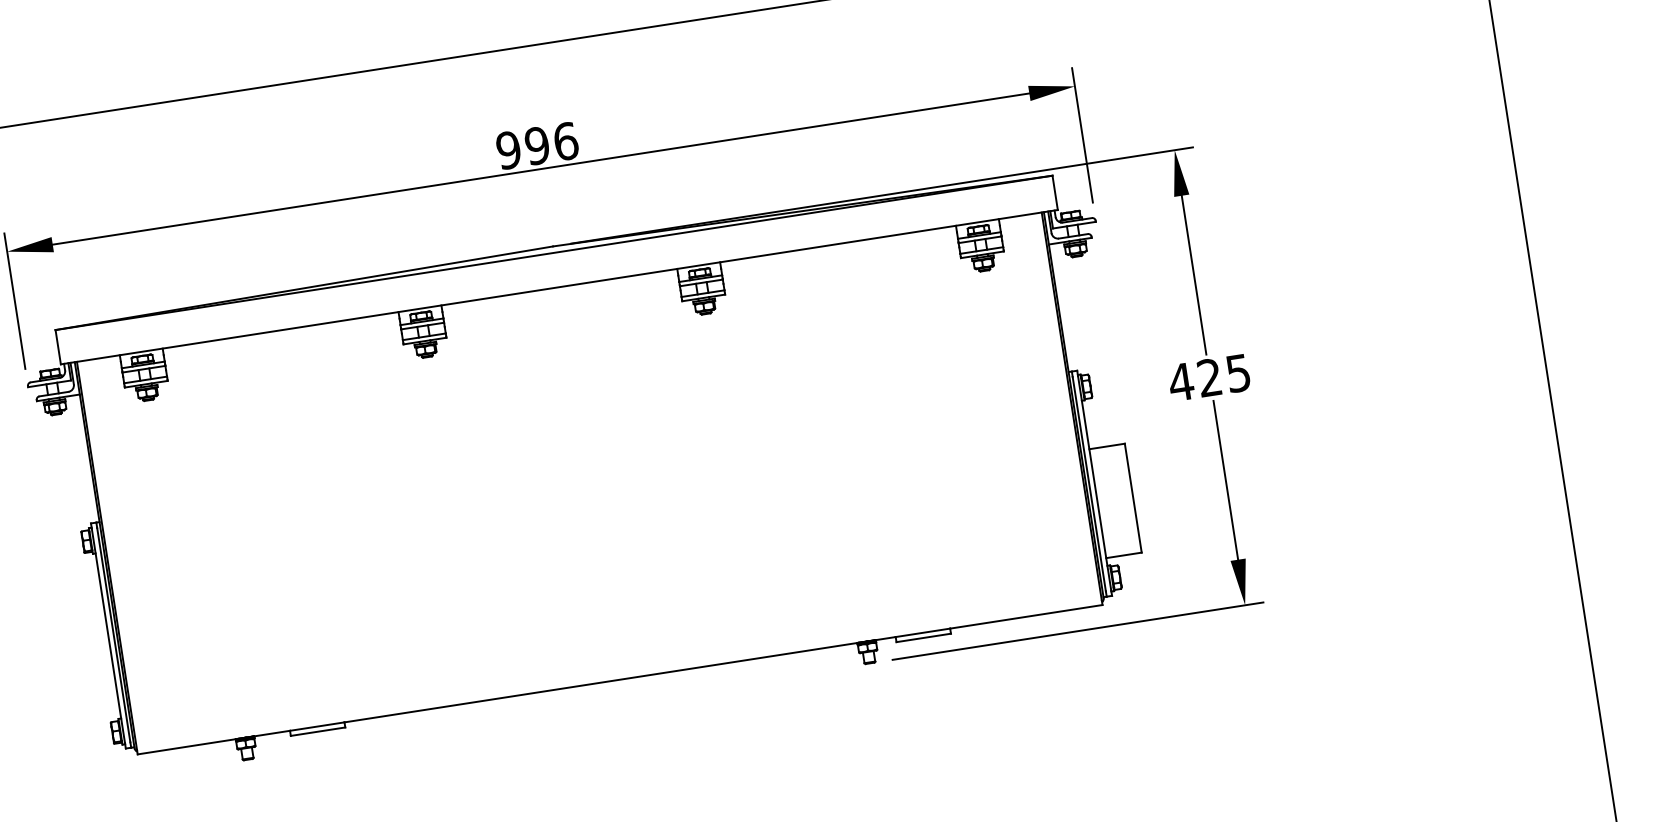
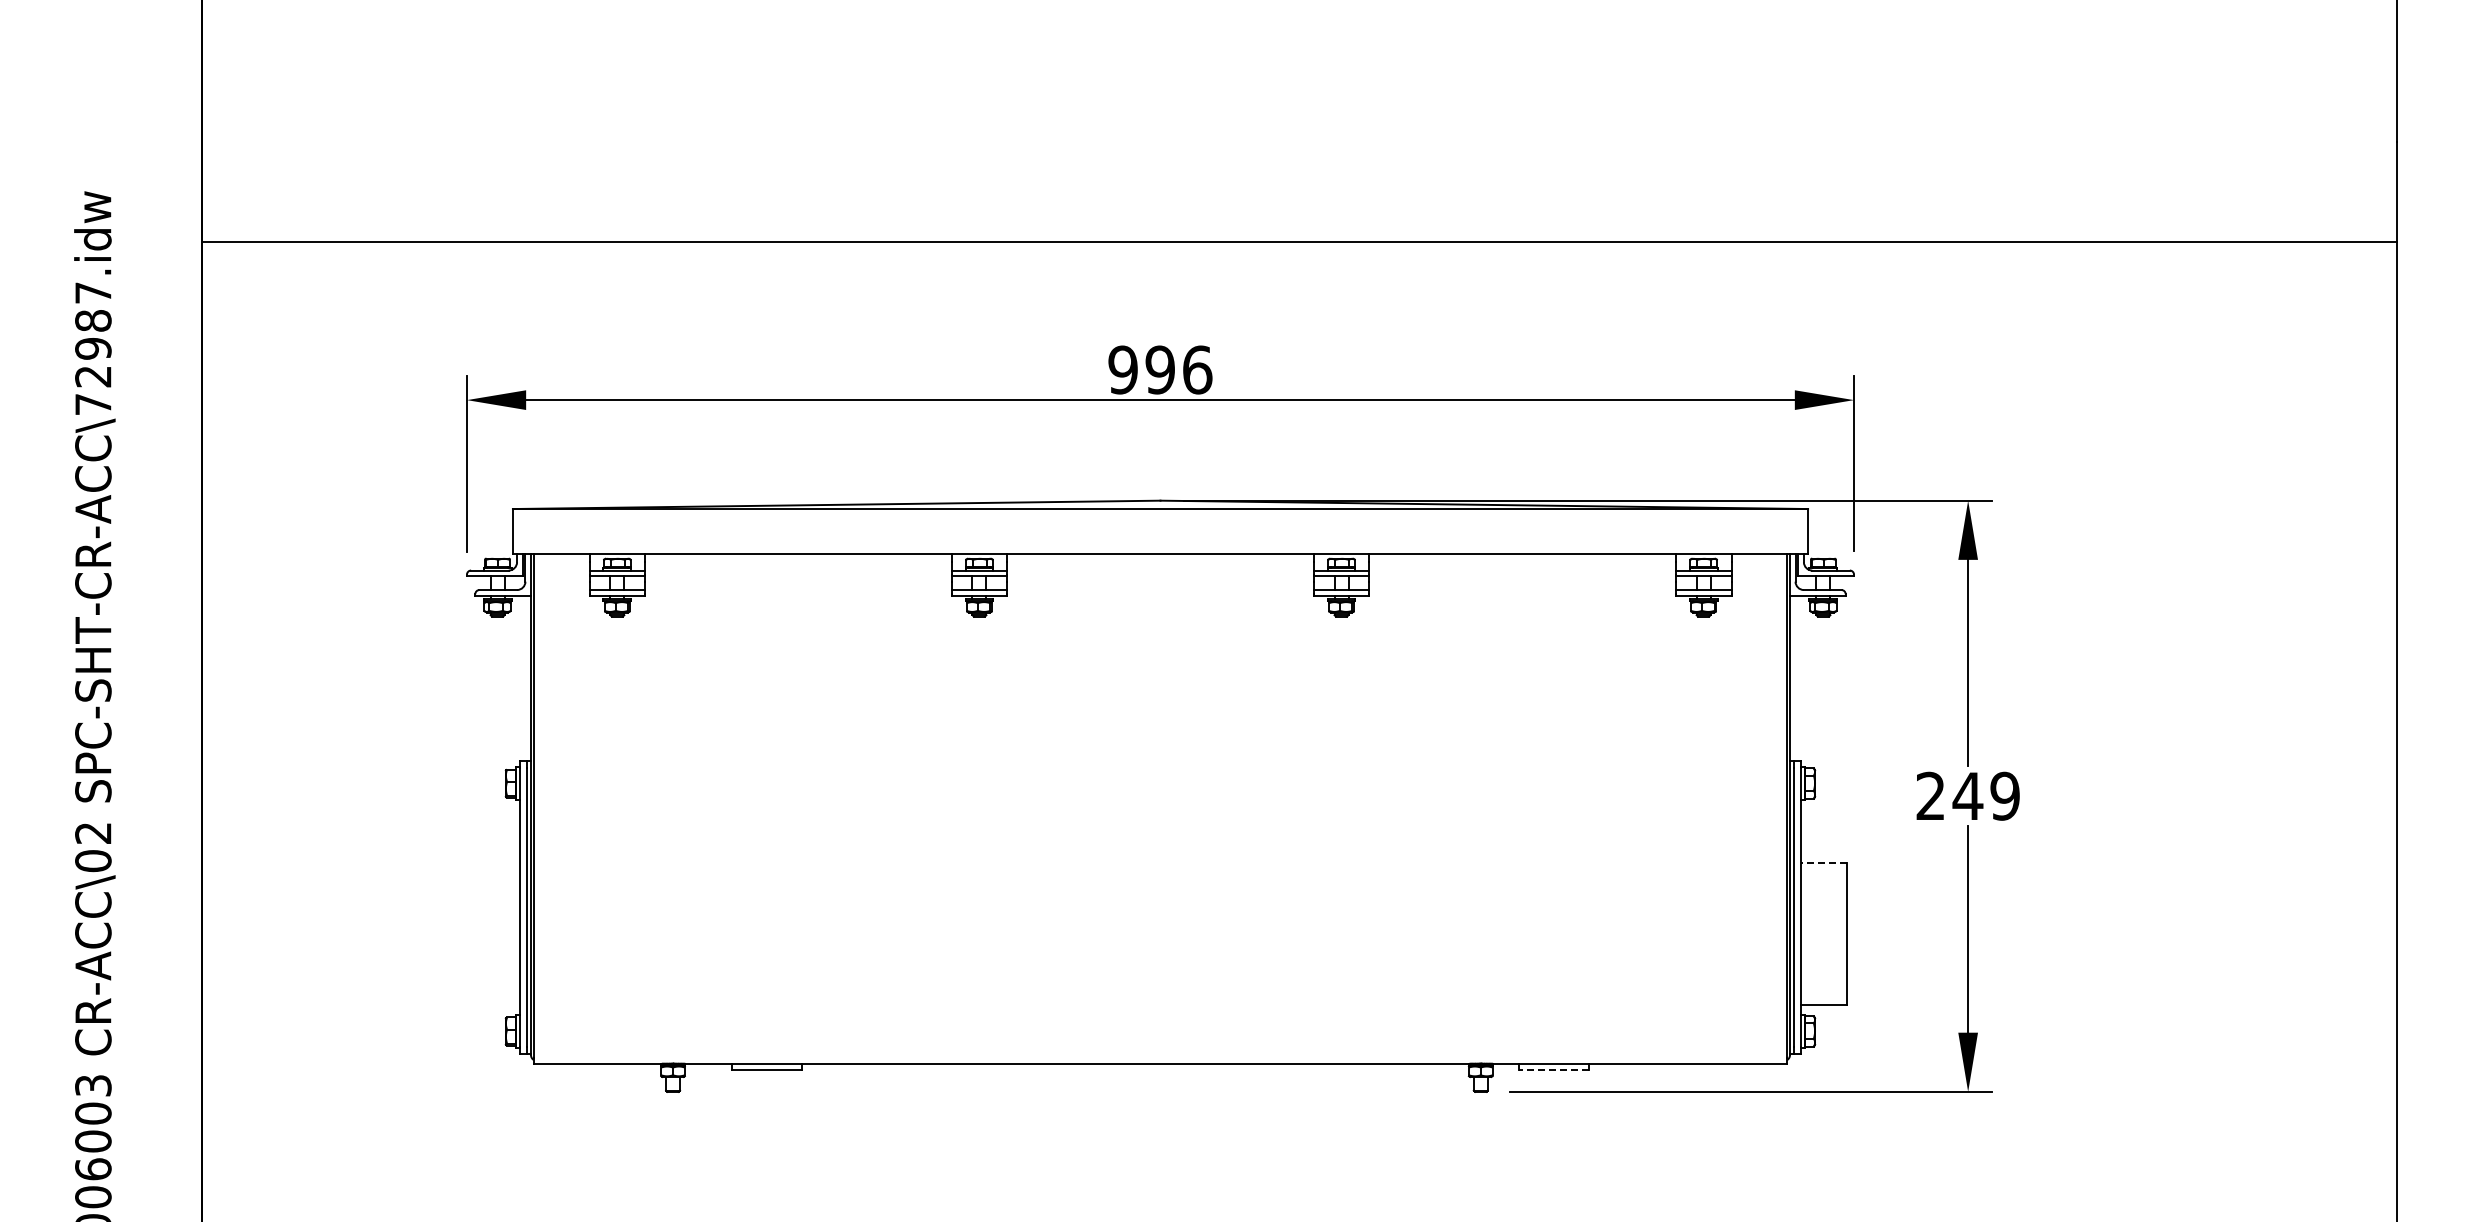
text: (1209, 377) -> (1967, 795), 425 -> 249
line: (1106, 446) -> (1823, 863), solid -> dashed
line: (923, 638) -> (1553, 1070), solid -> dashed

